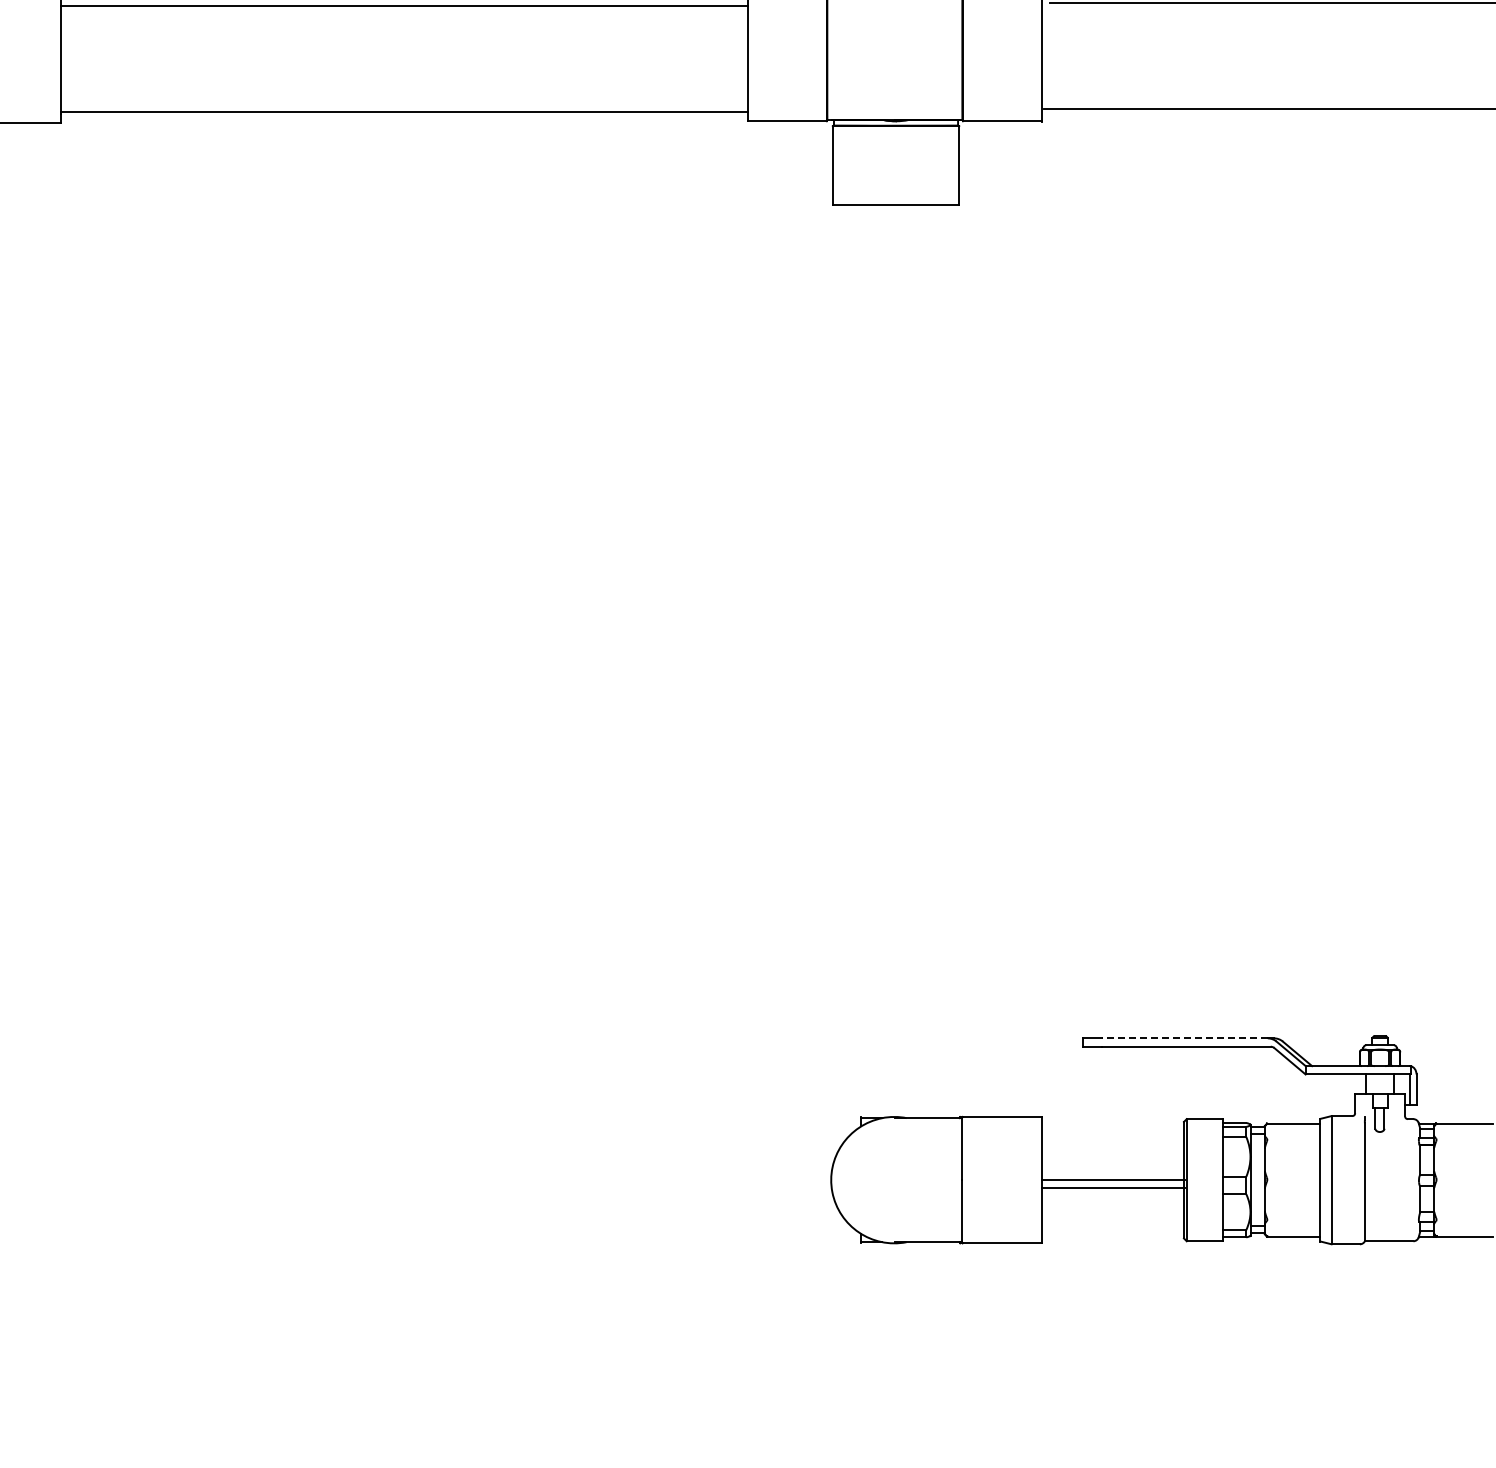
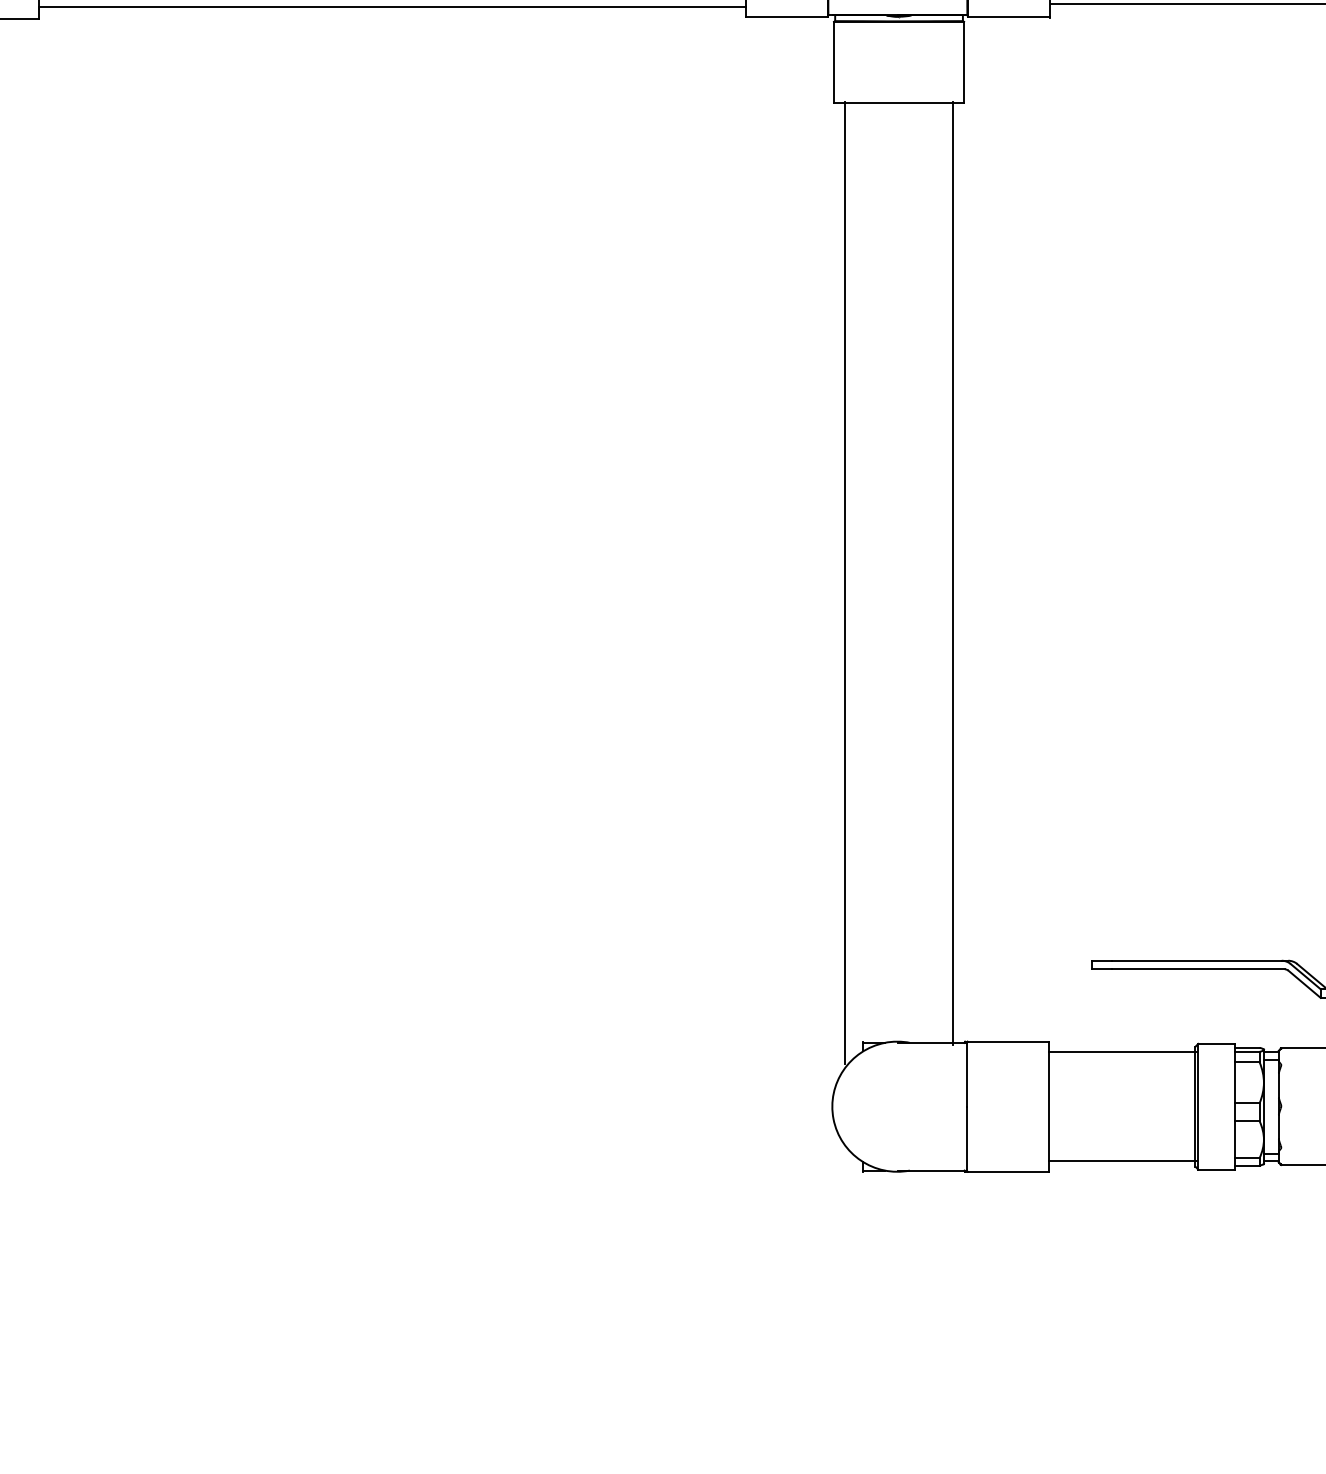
line: (948, 662) -> (953, 573), added
line: (843, 671) -> (844, 583), added
line: (1185, 1038) -> (1197, 960), dashed -> solid
line: (1113, 1180) -> (1122, 1052), moved
line: (1113, 1188) -> (1122, 1161), moved

